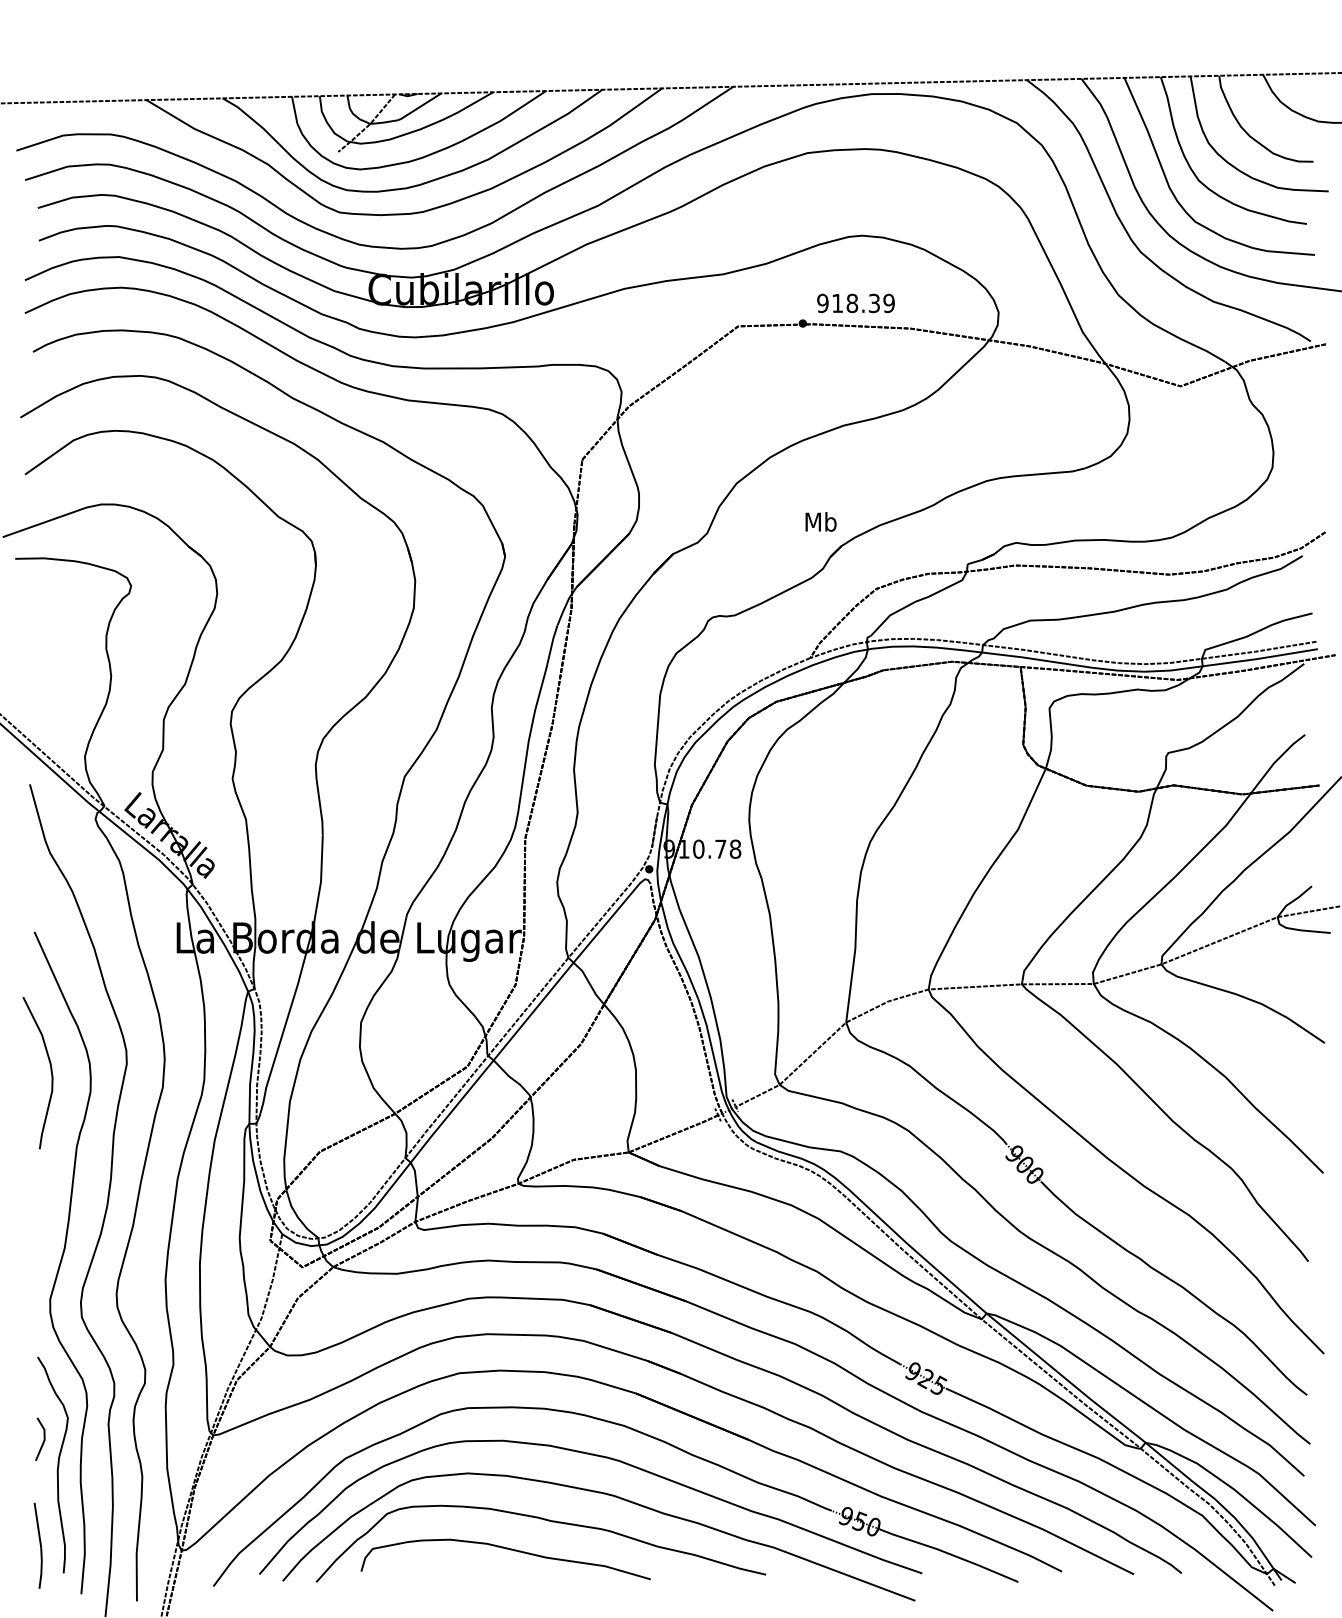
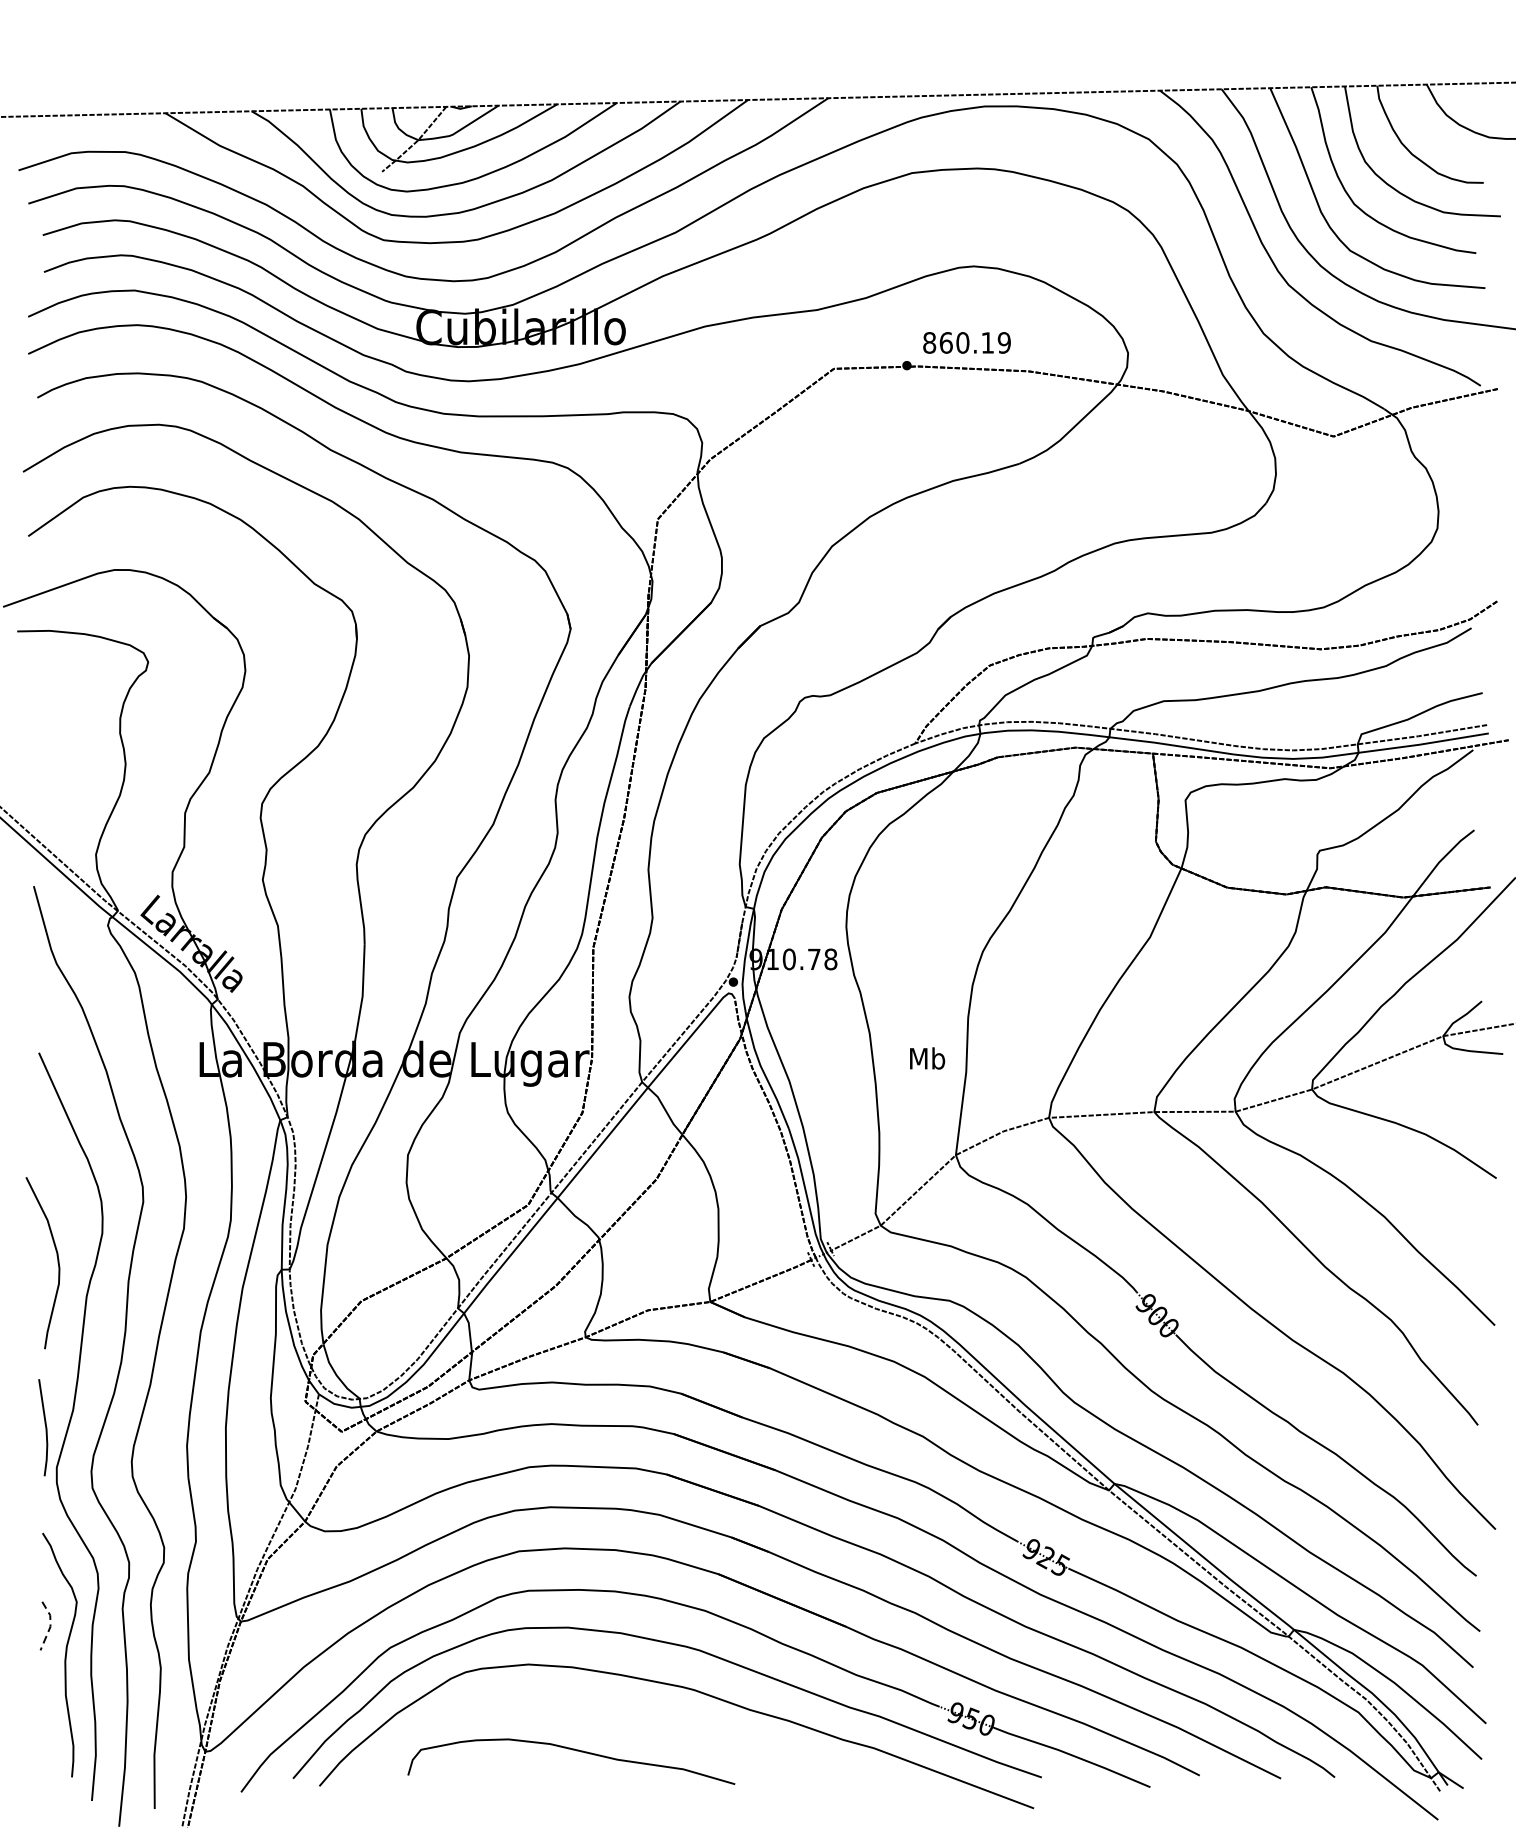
text: (848, 303) -> (958, 342), 918.39 -> 860.19
text: (820, 521) -> (926, 1058), moved
curve: (50, 1071) -> (57, 1261), moved
line: (44, 1438) -> (50, 1625), solid -> dashed
curve: (544, 1520) -> (615, 1717), removed
line: (39, 1544) -> (44, 1426), moved

